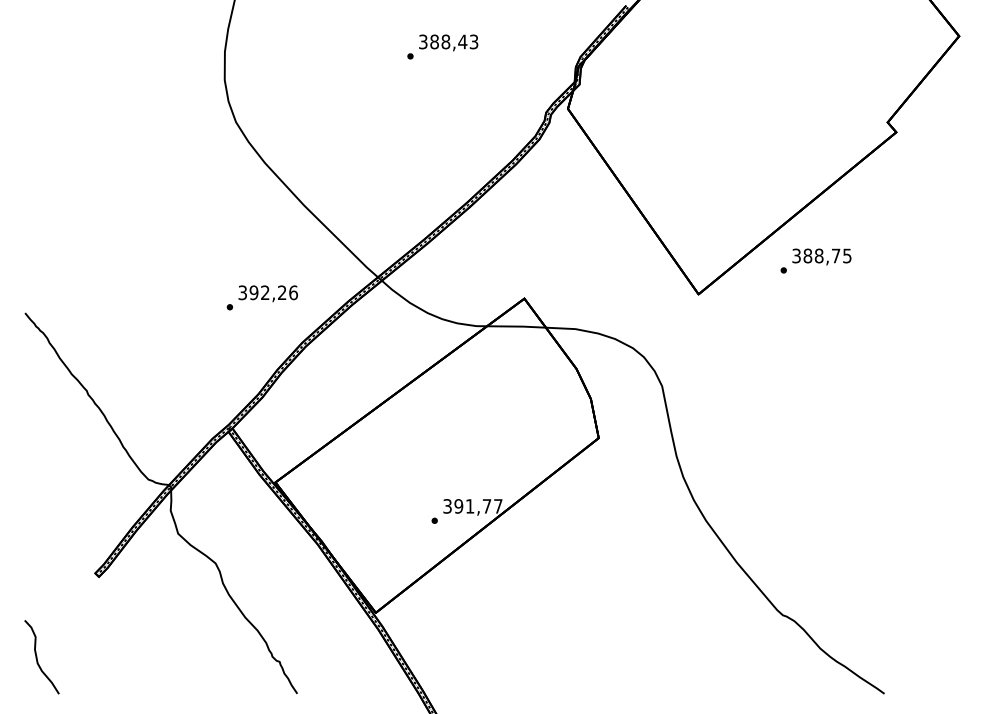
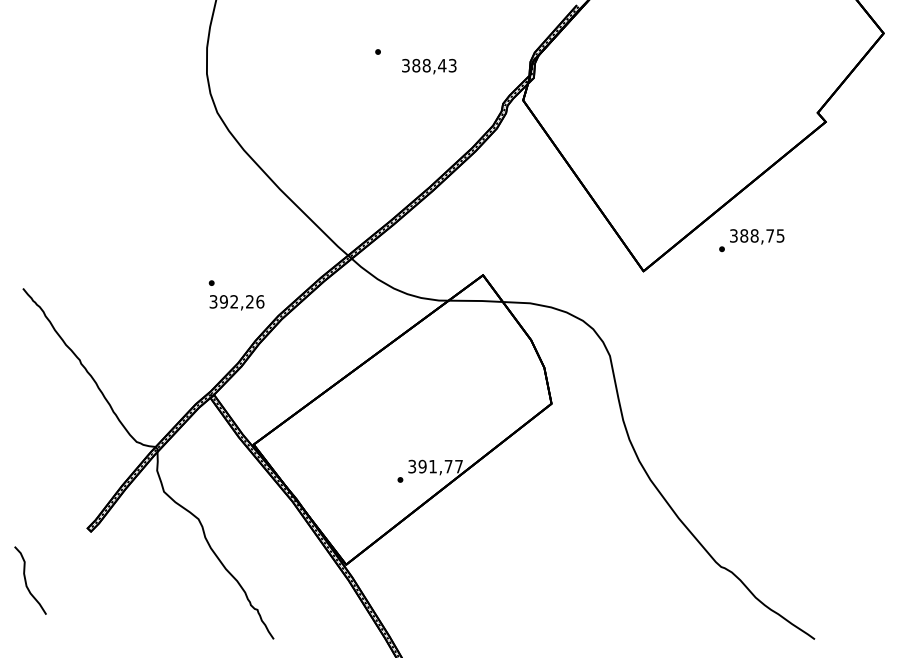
text: (448, 42) -> (429, 66), moved
text: (267, 293) -> (236, 302), moved
curve: (37, 657) -> (26, 580), moved

